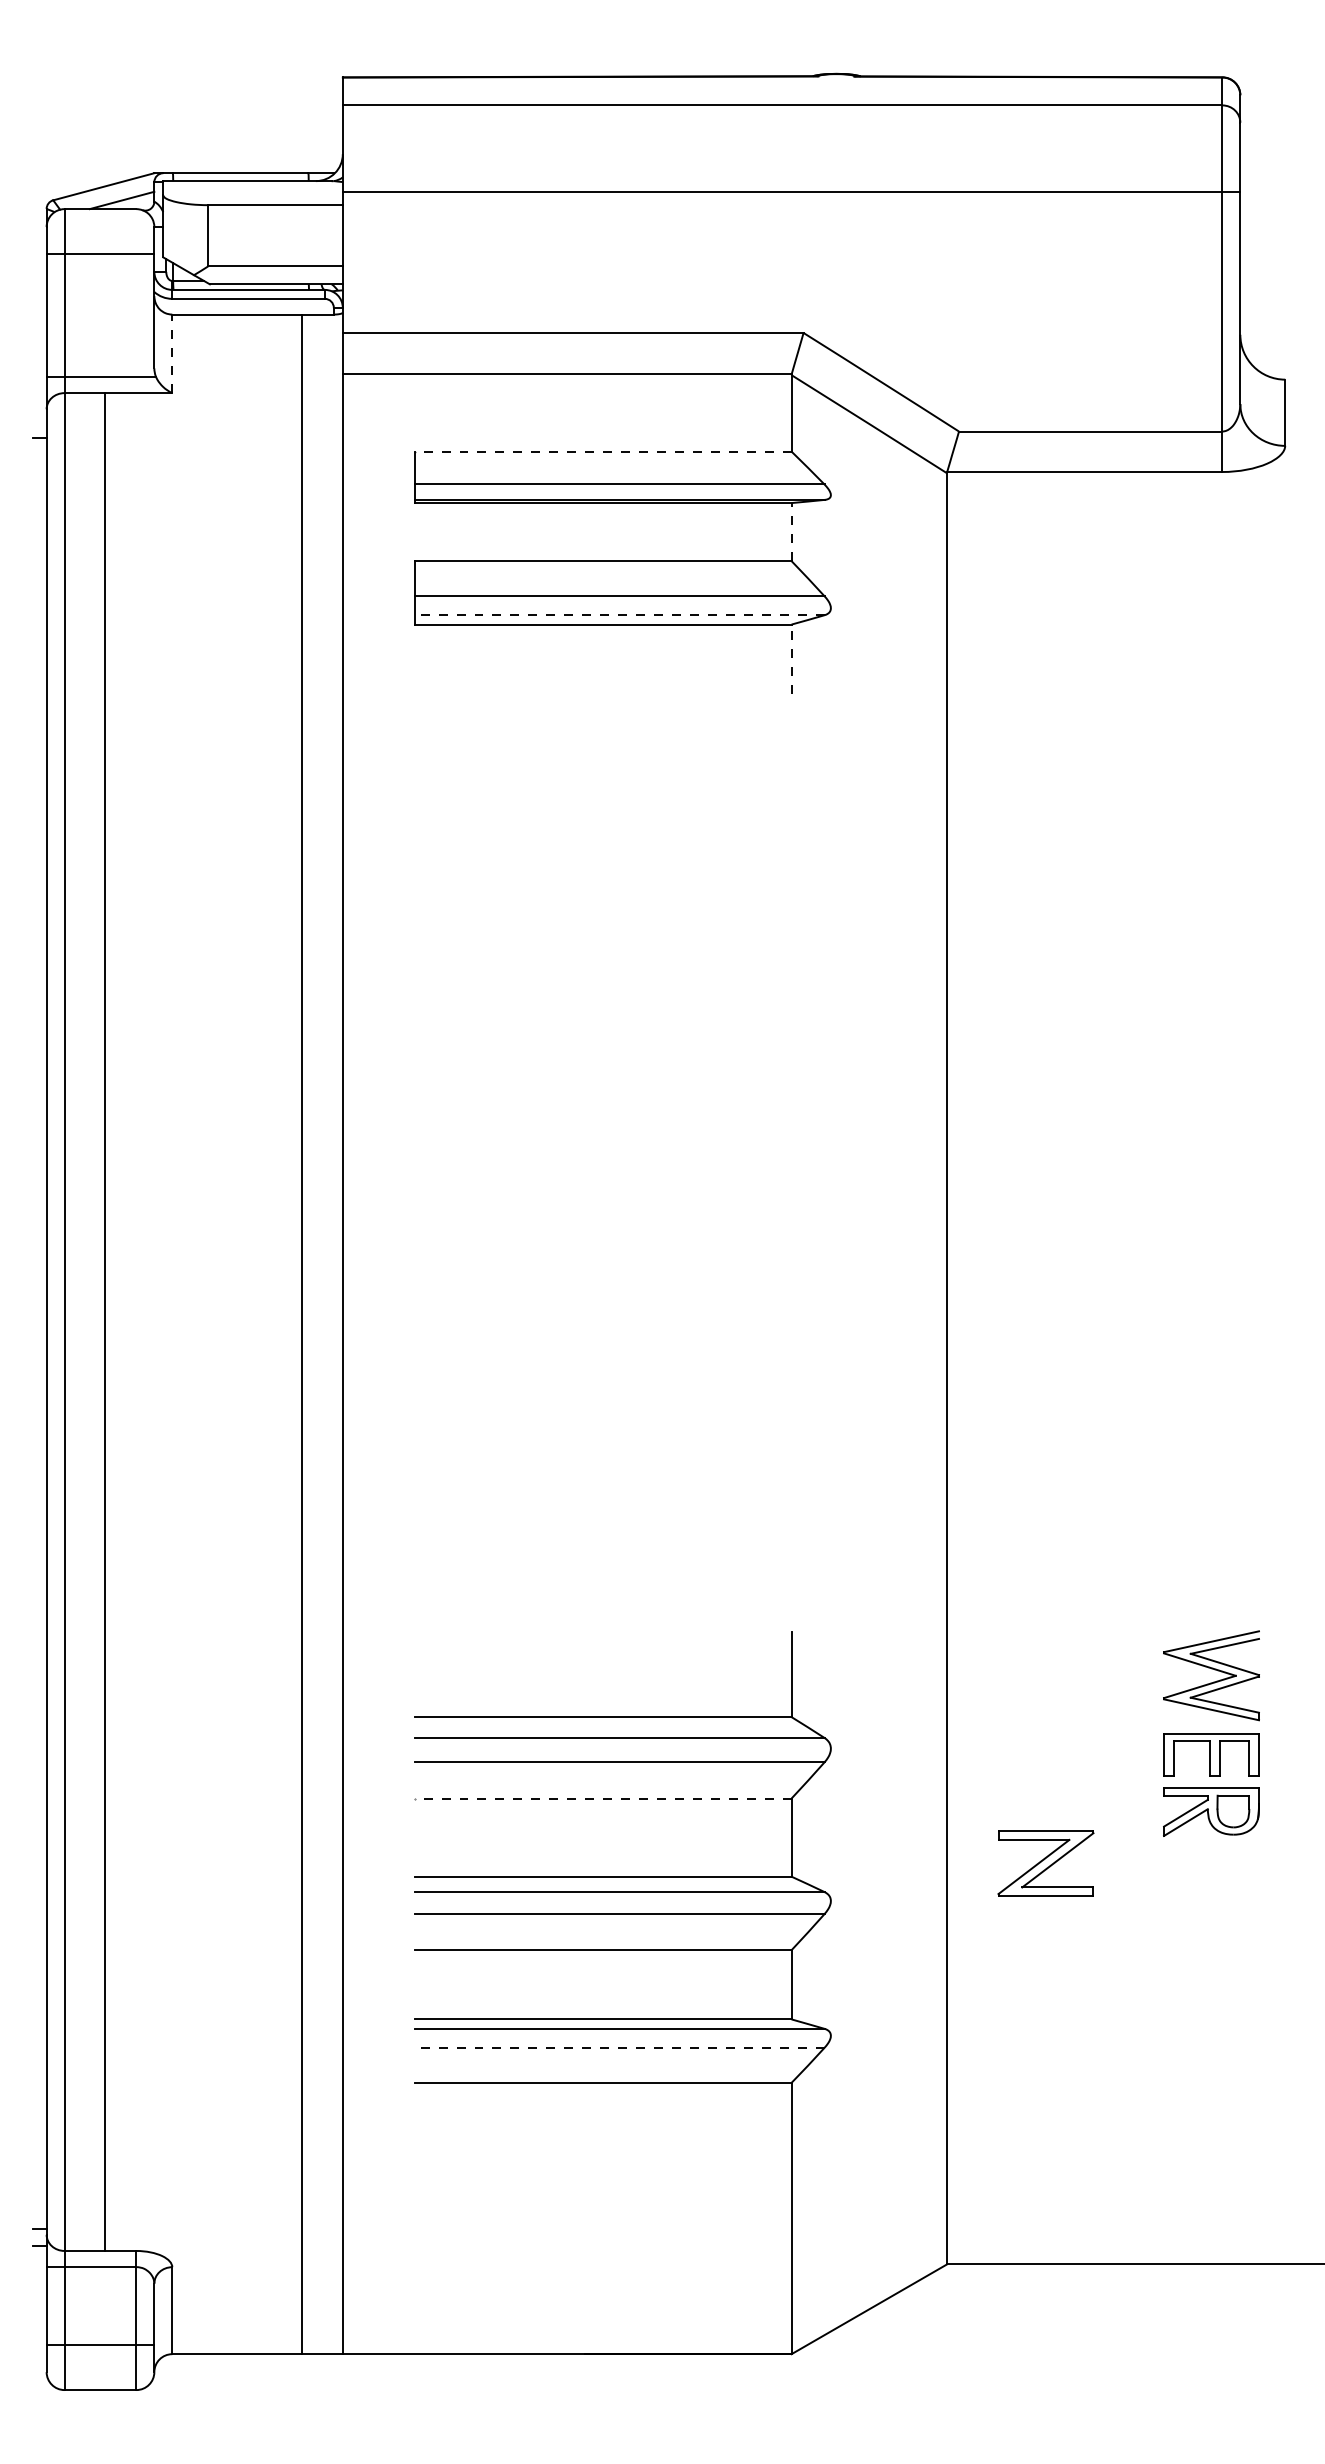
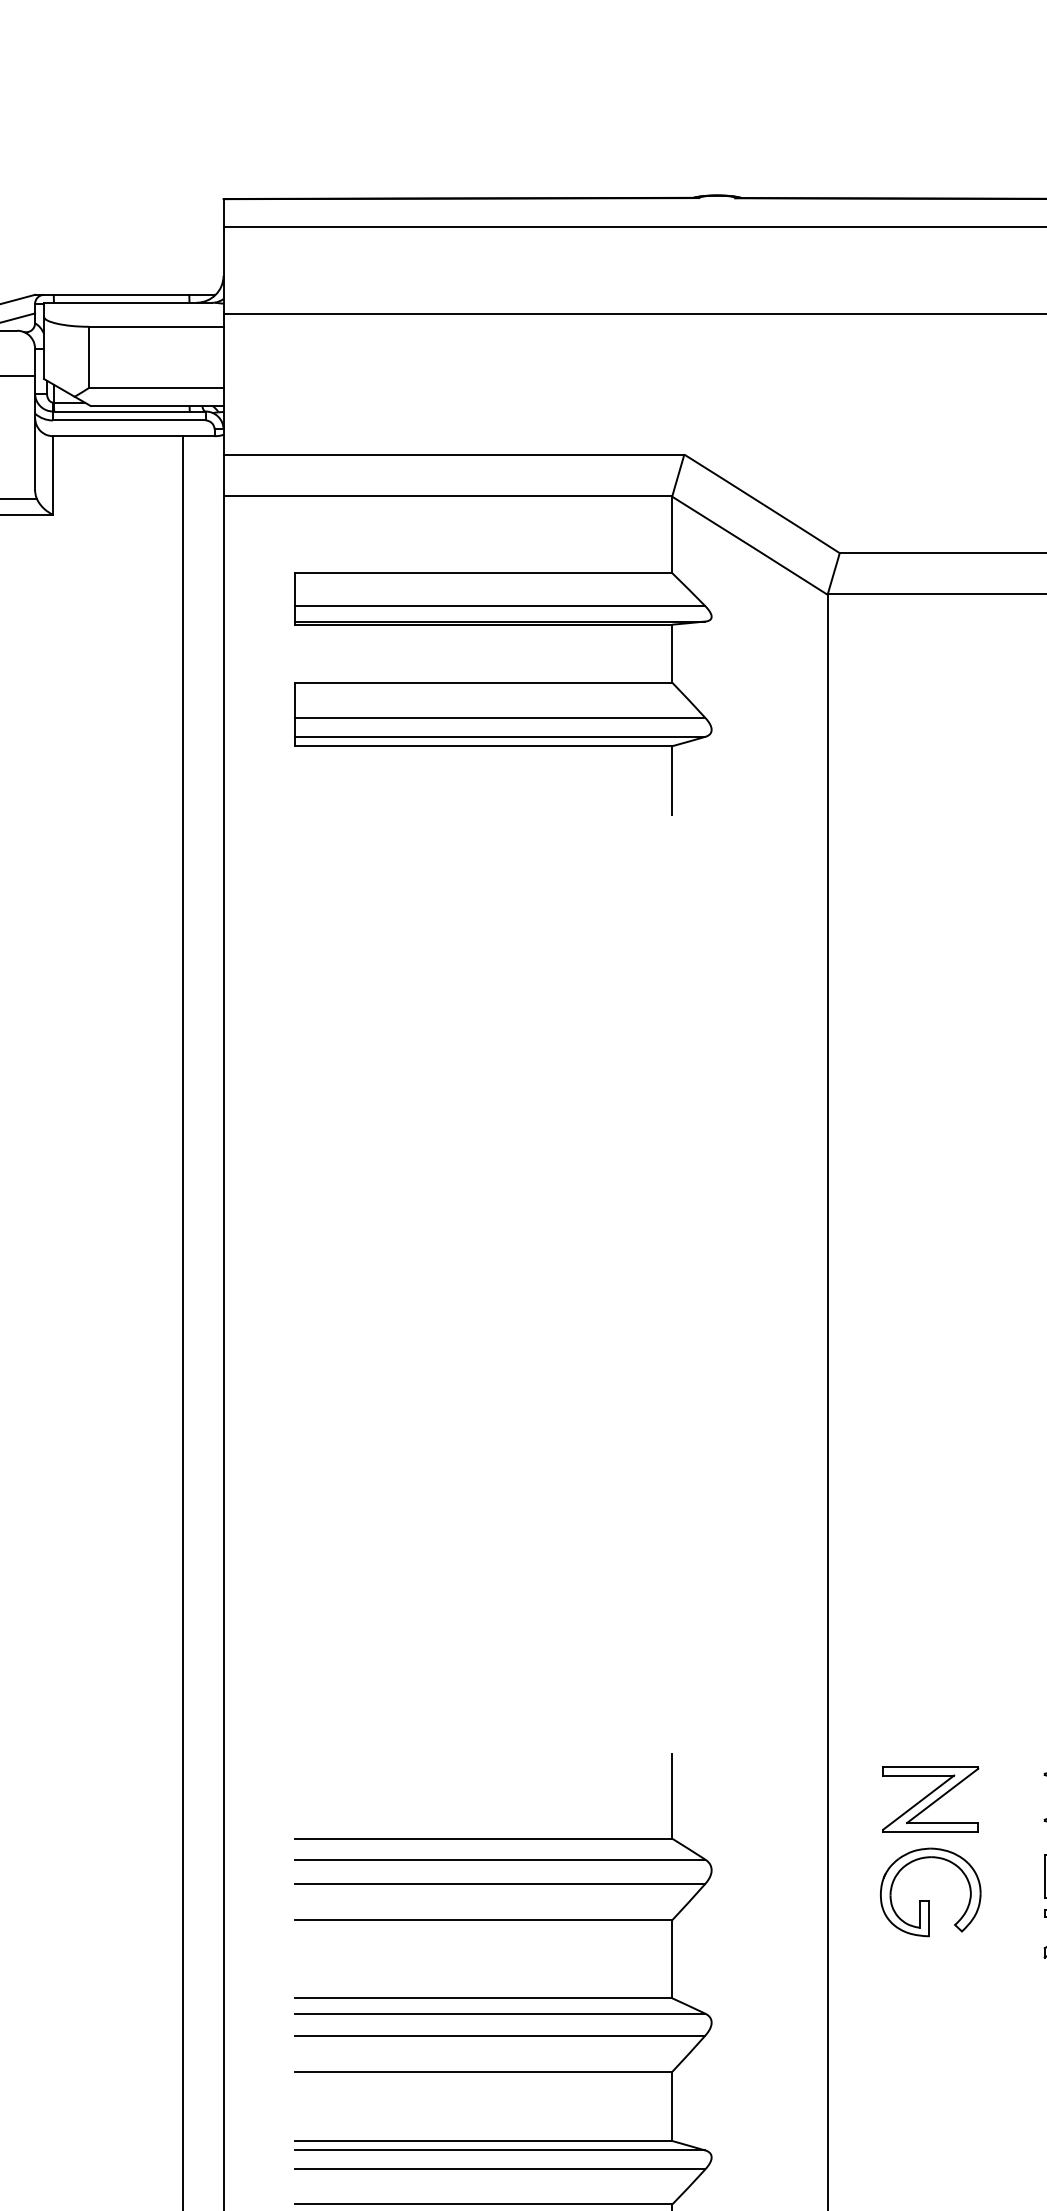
line: (172, 353) -> (53, 475), dashed -> solid
line: (602, 451) -> (483, 573), dashed -> solid
line: (791, 531) -> (672, 653), dashed -> solid
line: (619, 615) -> (500, 737), dashed -> solid
line: (791, 659) -> (672, 781), dashed -> solid
part: (1049, 1778) -> (930, 1900), added
line: (602, 1798) -> (483, 1920), dashed -> solid
part: (1045, 1863) -> (930, 1799), moved
line: (619, 2047) -> (500, 2169), dashed -> solid

